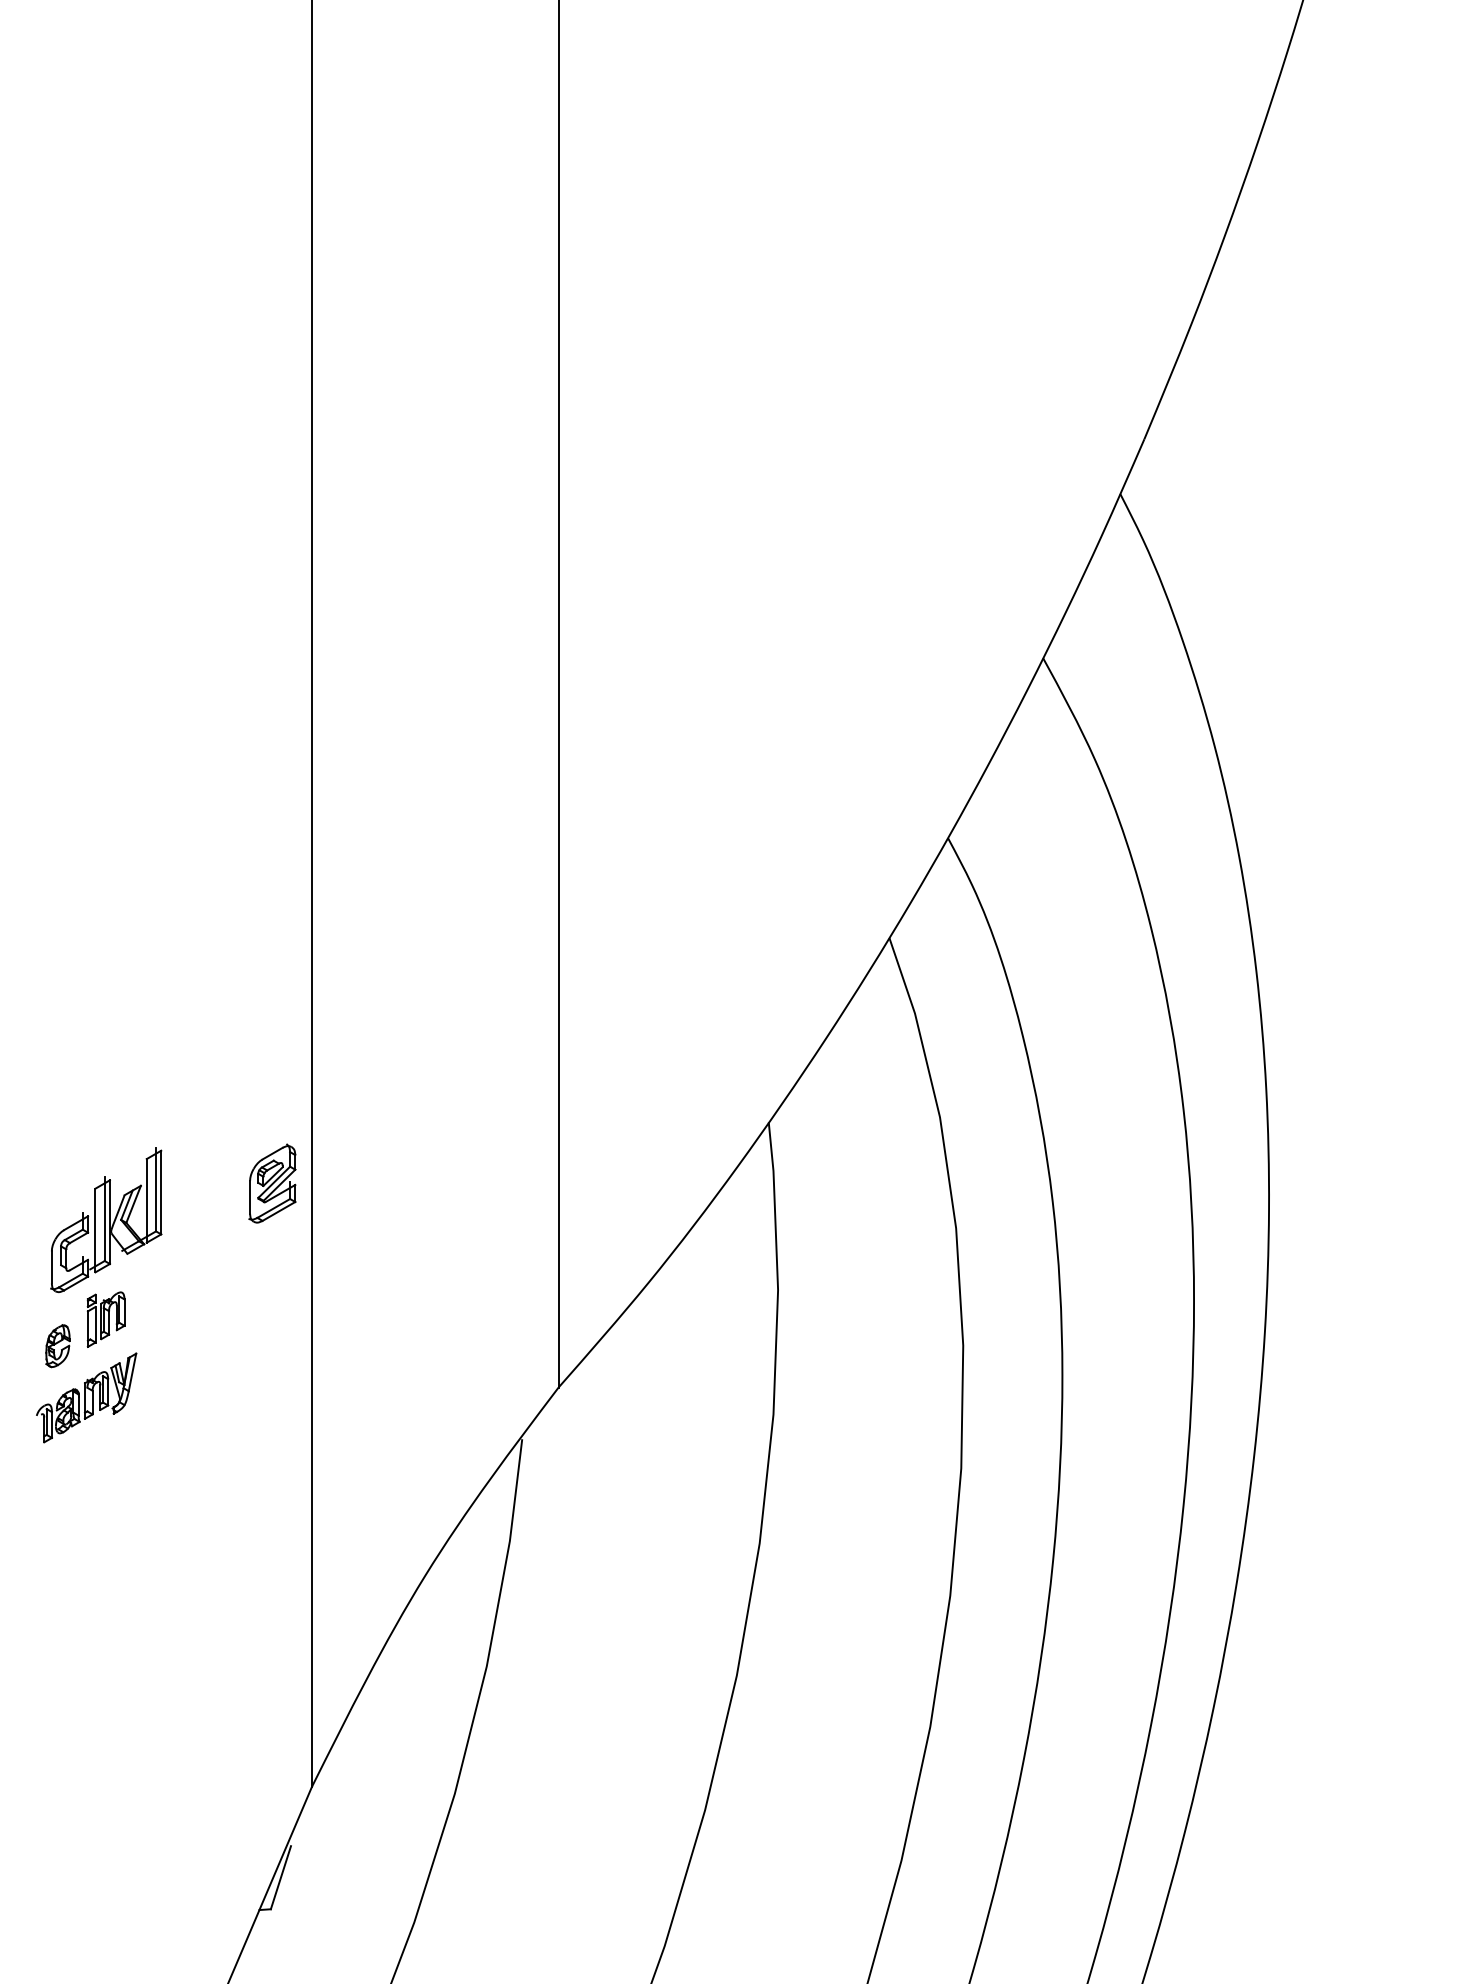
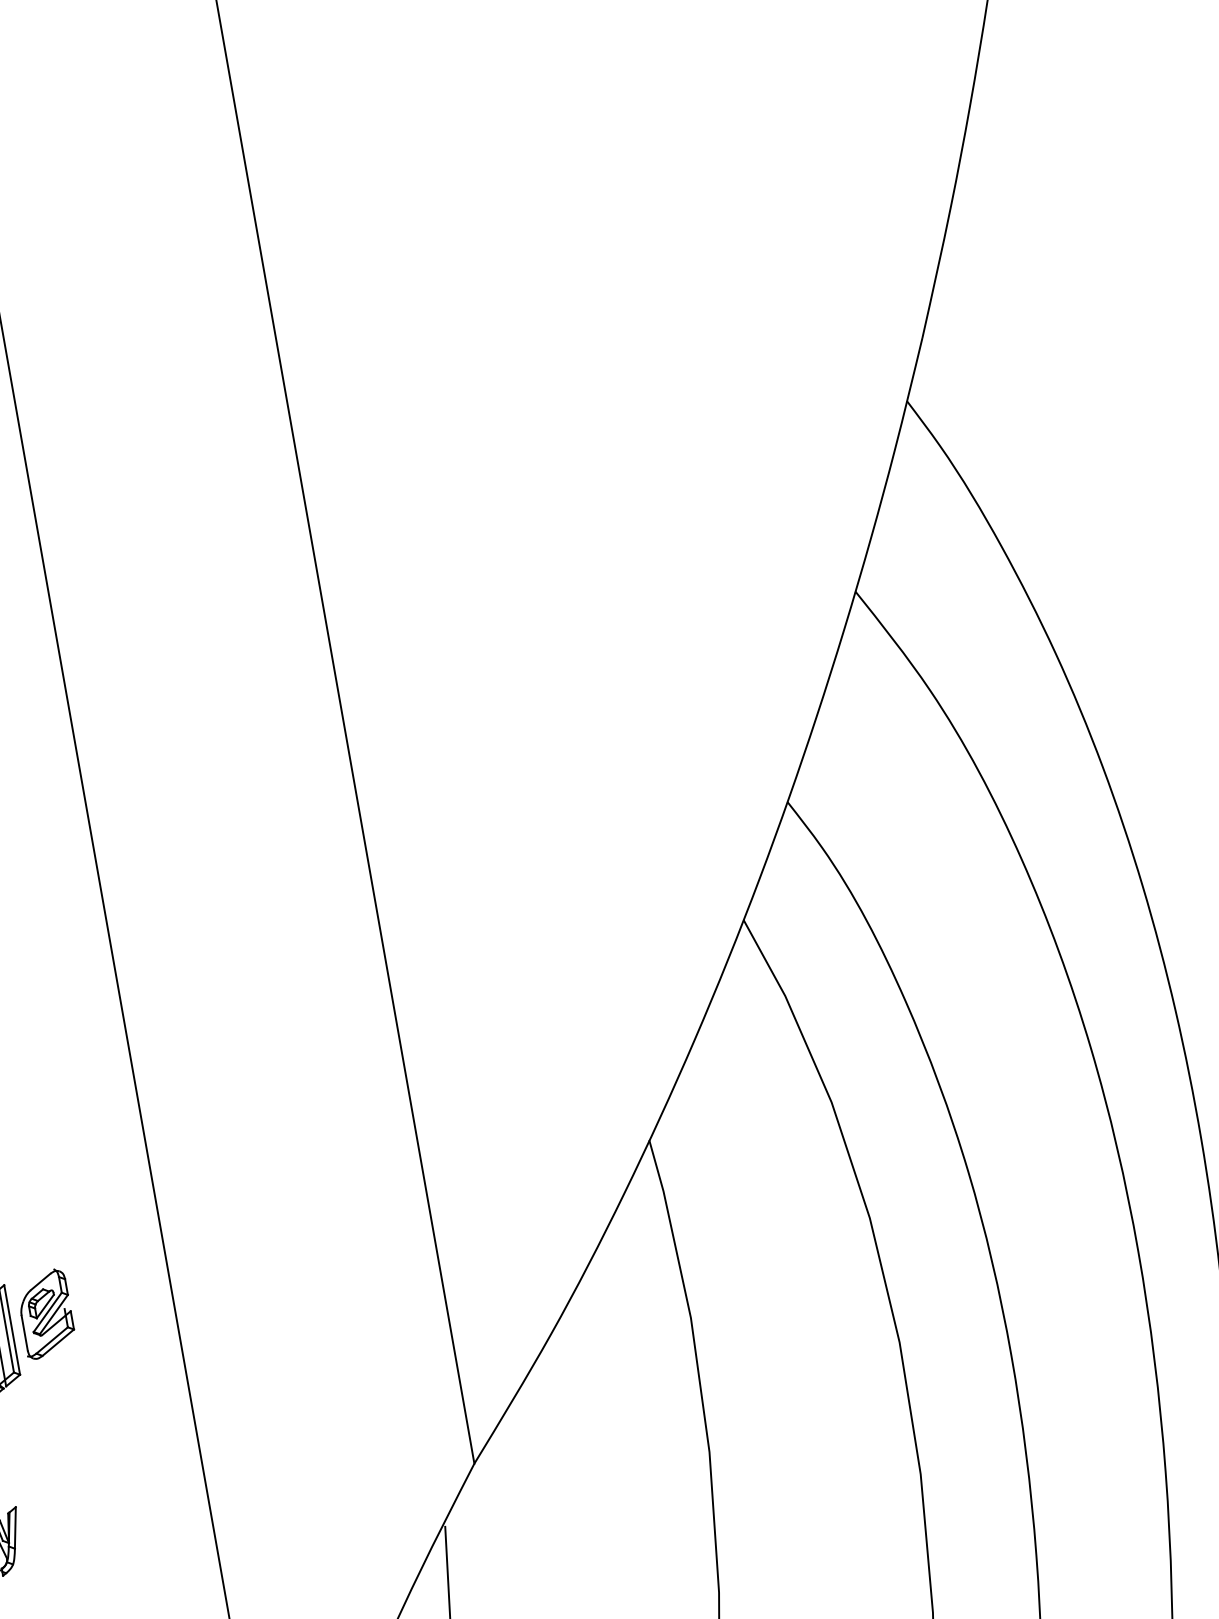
part: (272, 1183) -> (46, 1313), moved

